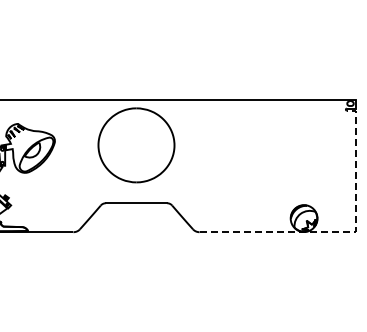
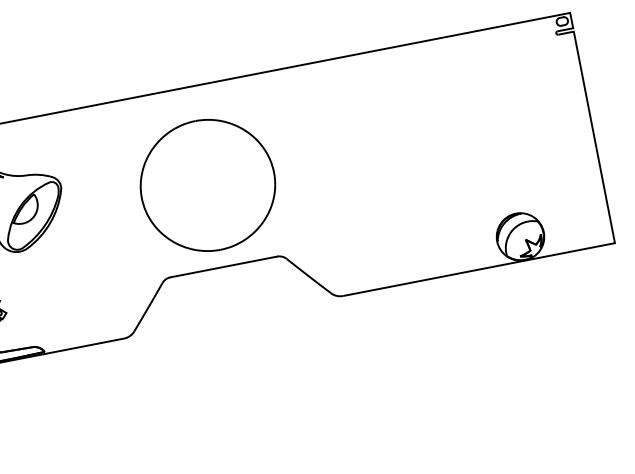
part: (136, 145) -> (208, 185), moved
line: (343, 232) -> (593, 247), dashed -> solid

